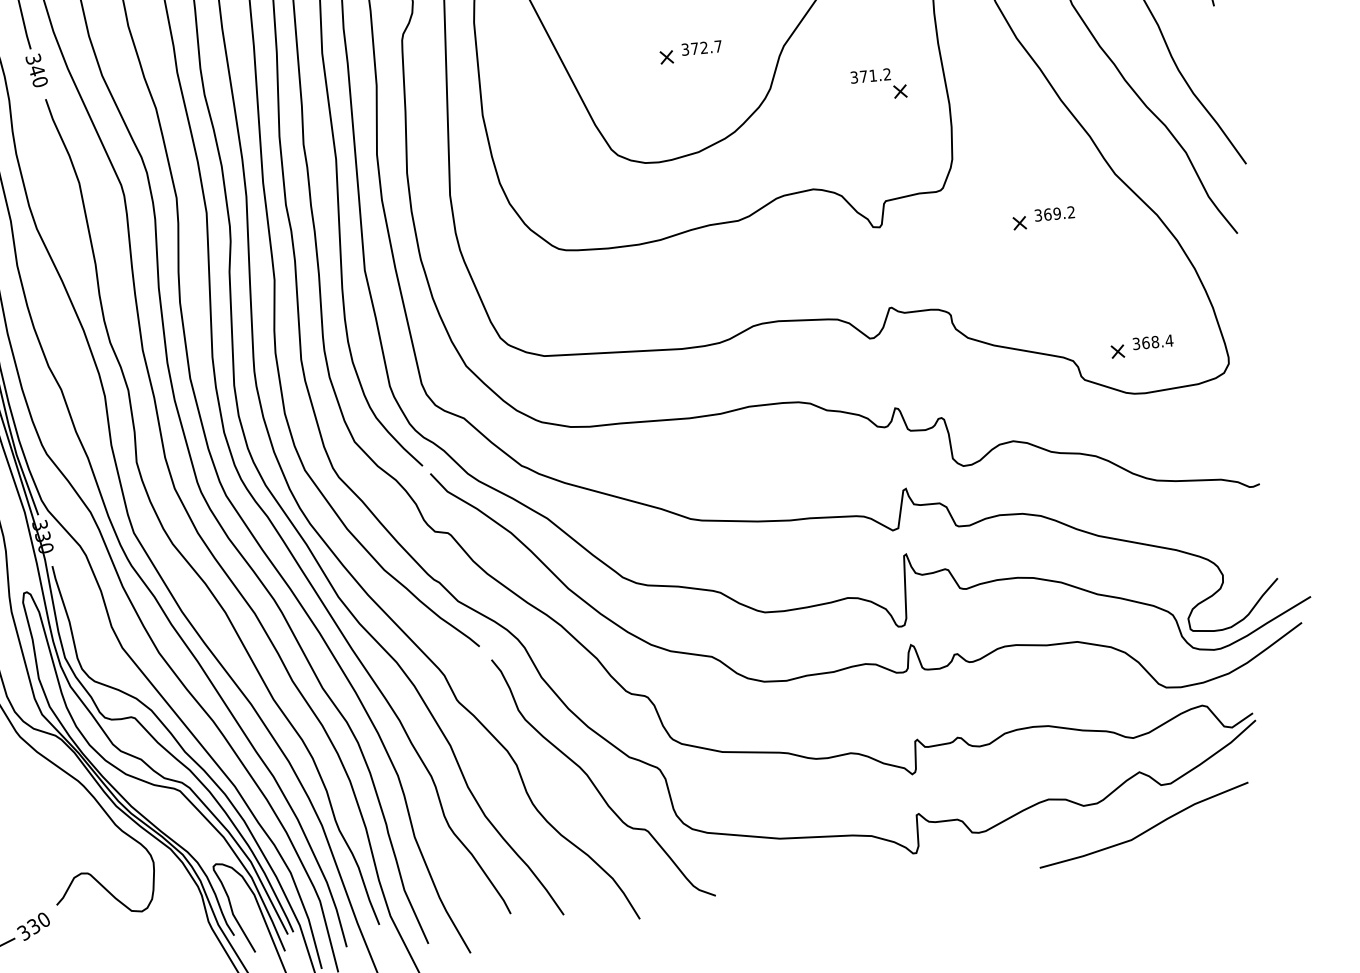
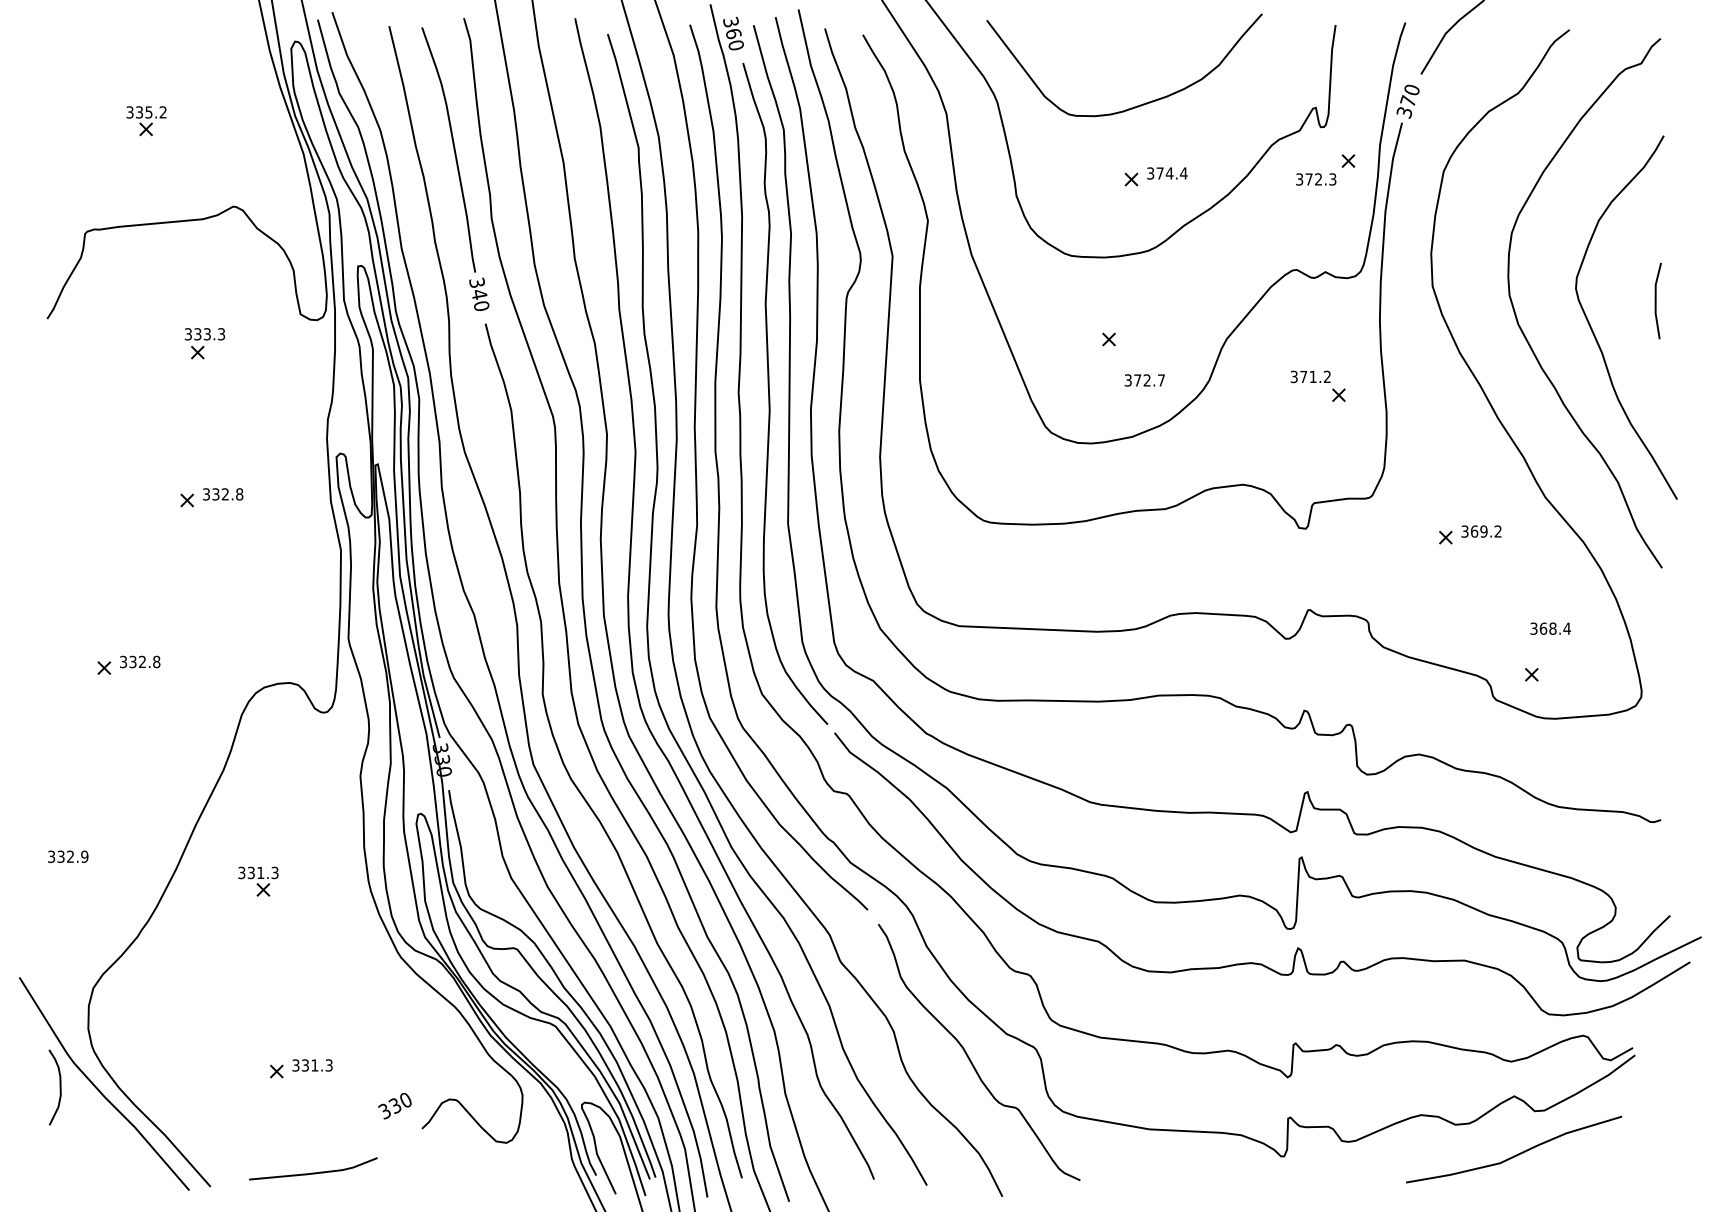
text: (701, 48) -> (1144, 380), moved
text: (1152, 342) -> (1550, 628), moved
text: (33, 927) -> (394, 1106), moved

